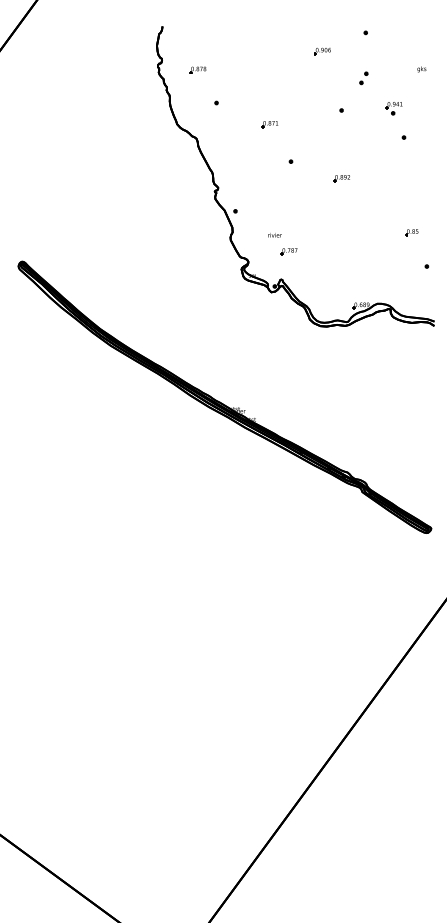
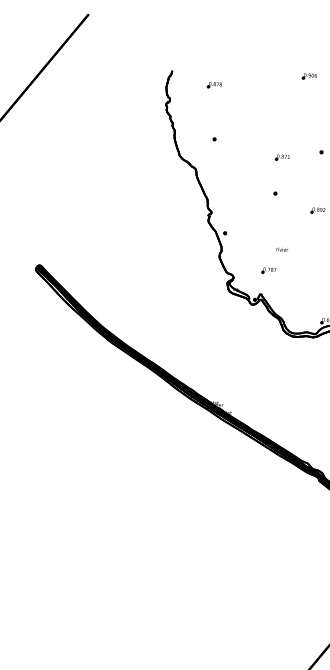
part: (322, 51) -> (309, 76), moved
part: (197, 69) -> (214, 84), moved
part: (269, 124) -> (282, 157), moved
text: (274, 235) -> (281, 249), moved

